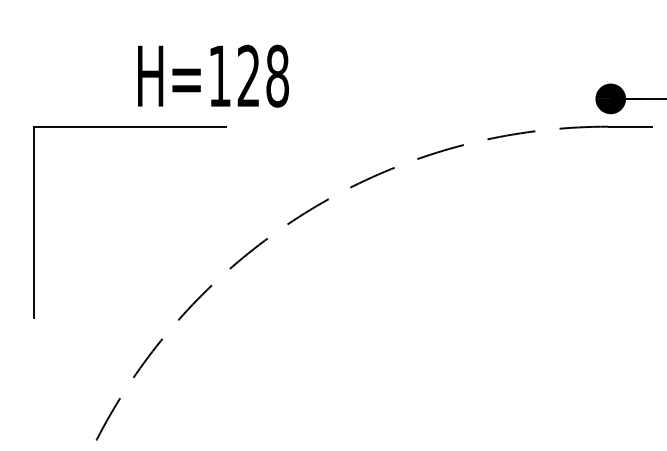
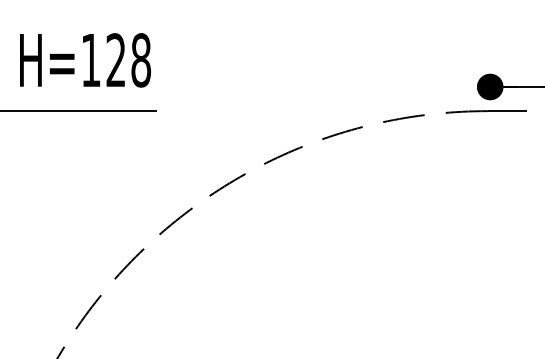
text: (213, 75) -> (85, 59), moved

